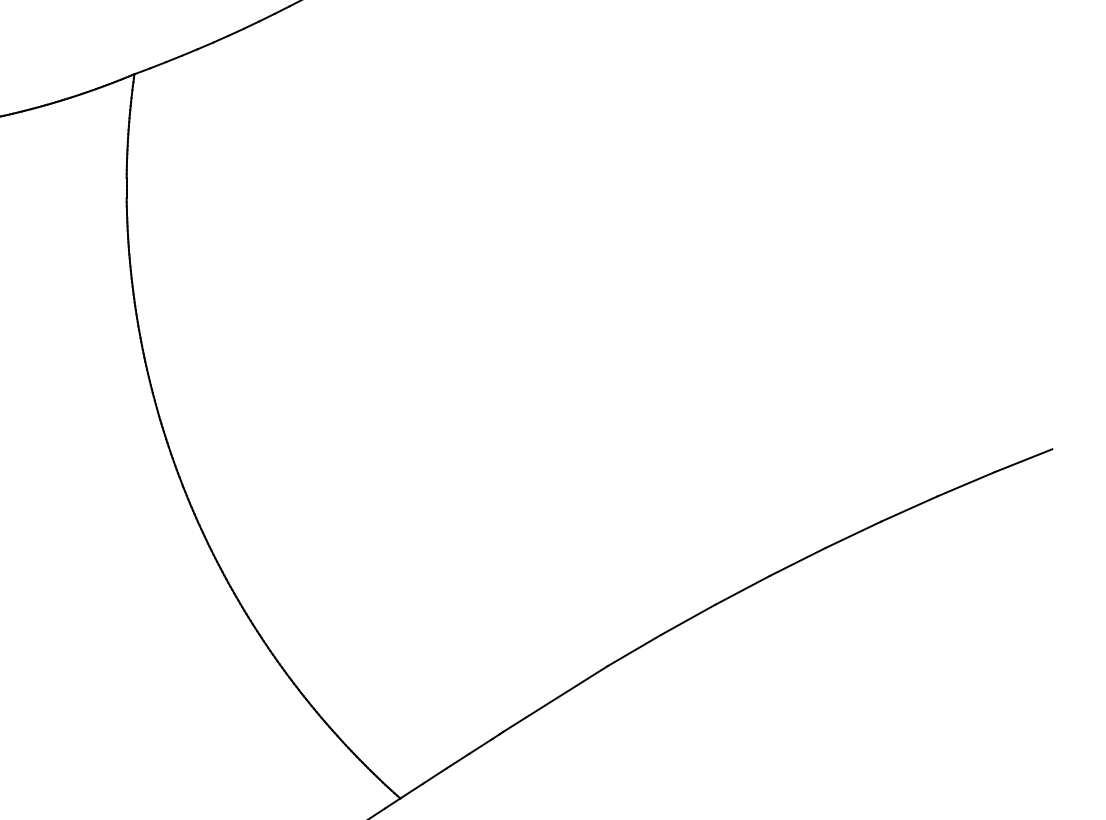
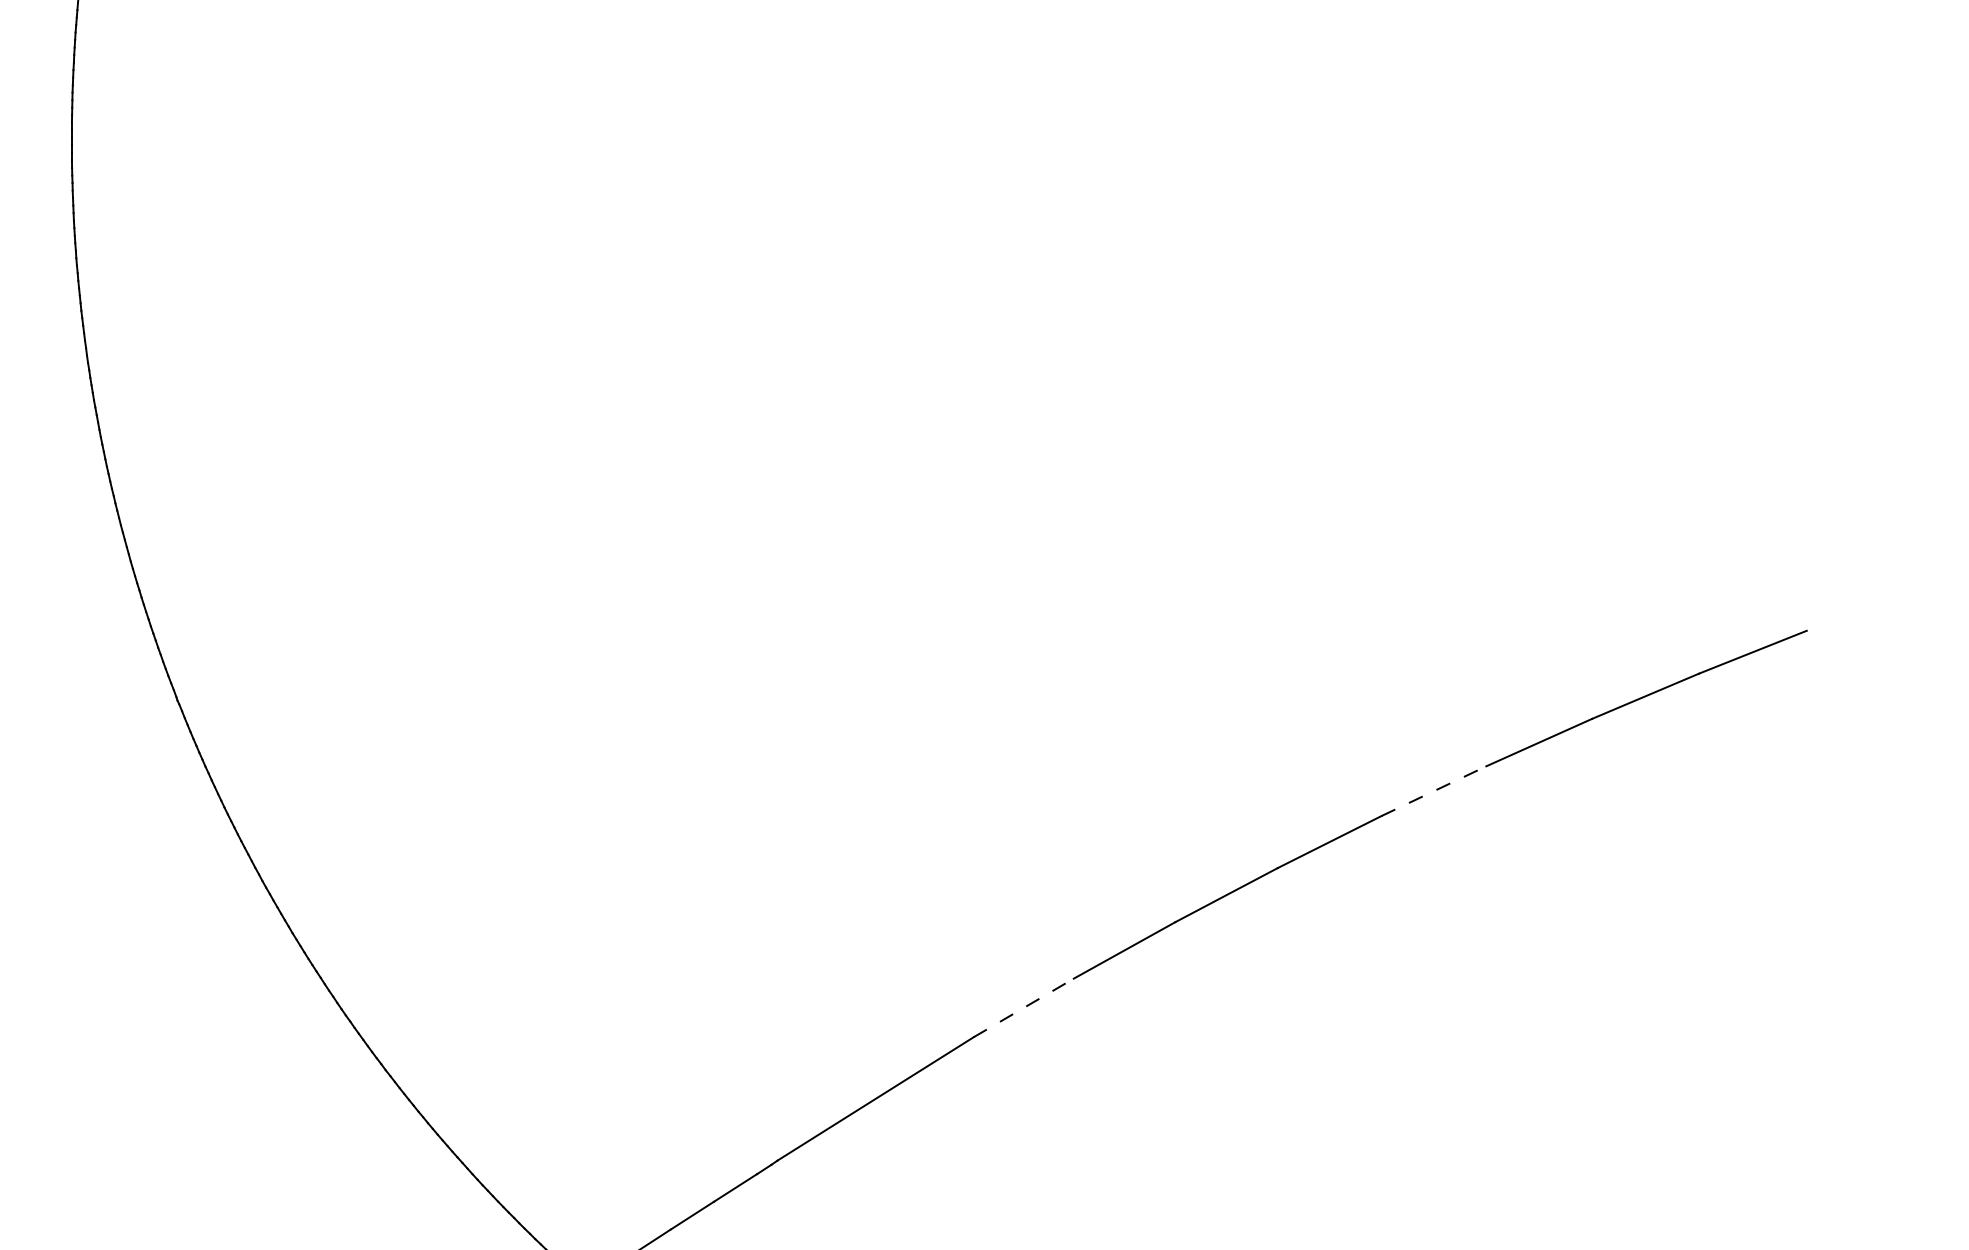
line: (853, 534) -> (1434, 790), solid -> dashed
line: (634, 650) -> (1023, 1007), solid -> dashed

